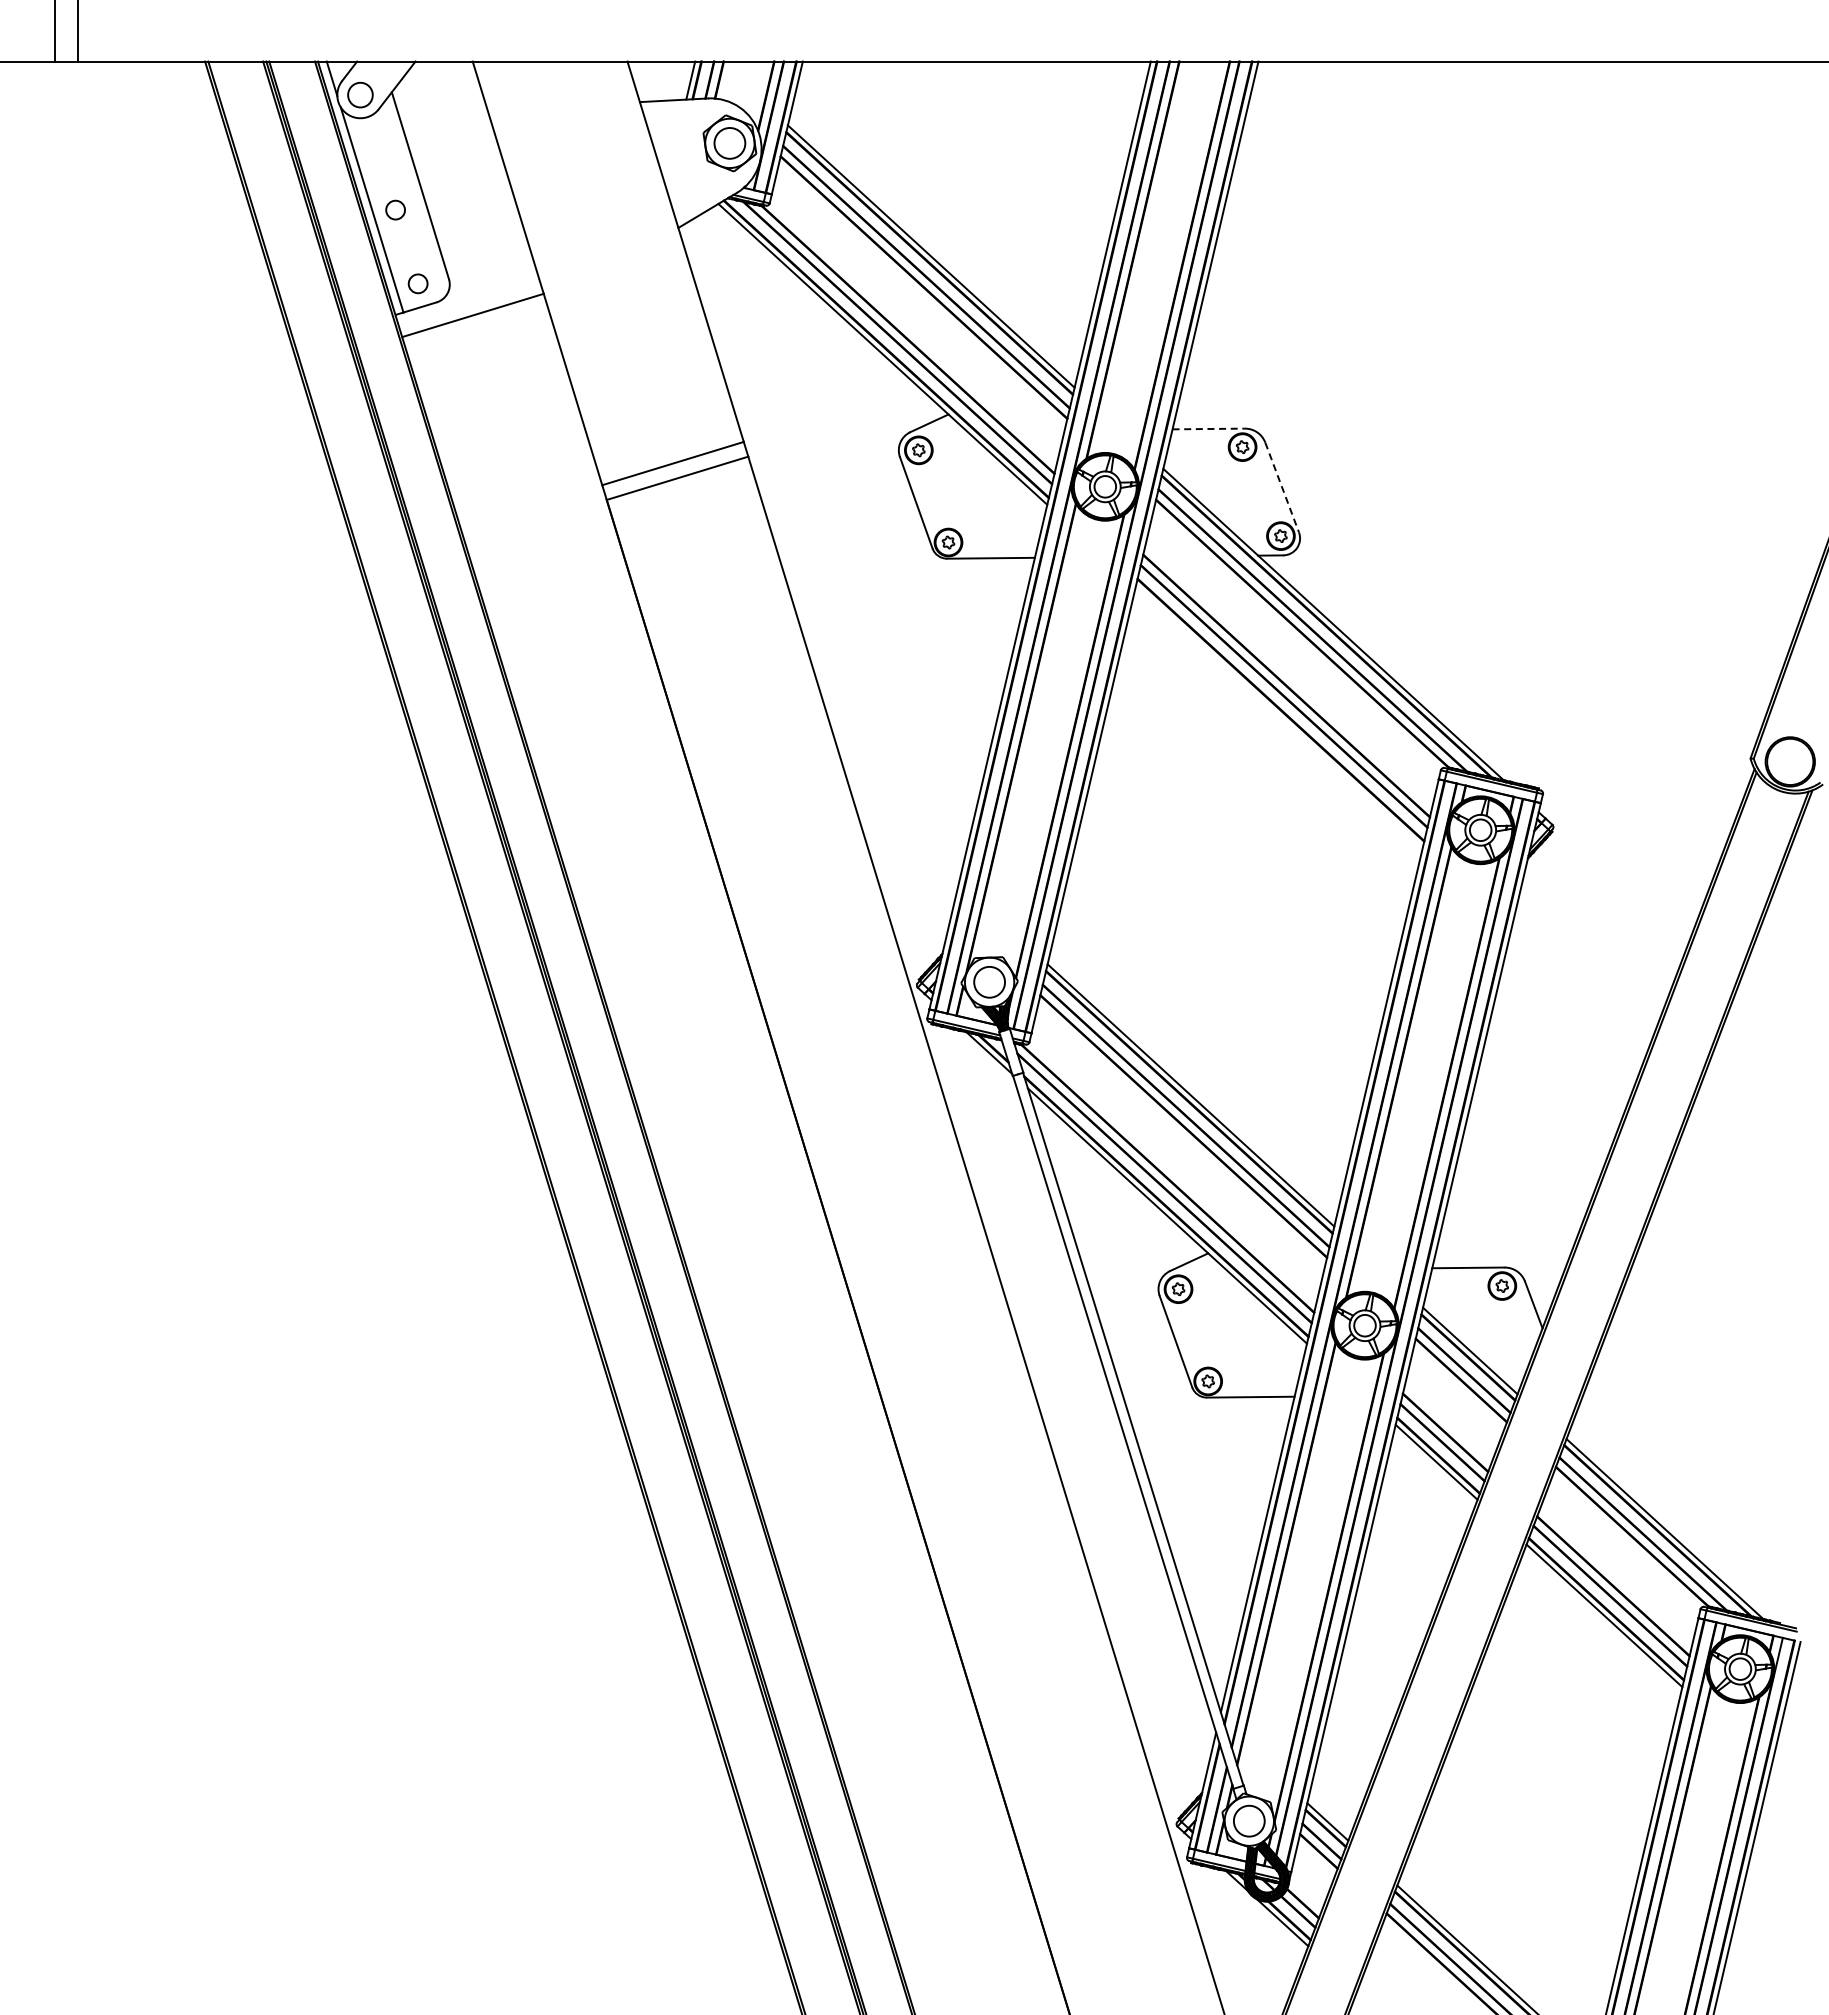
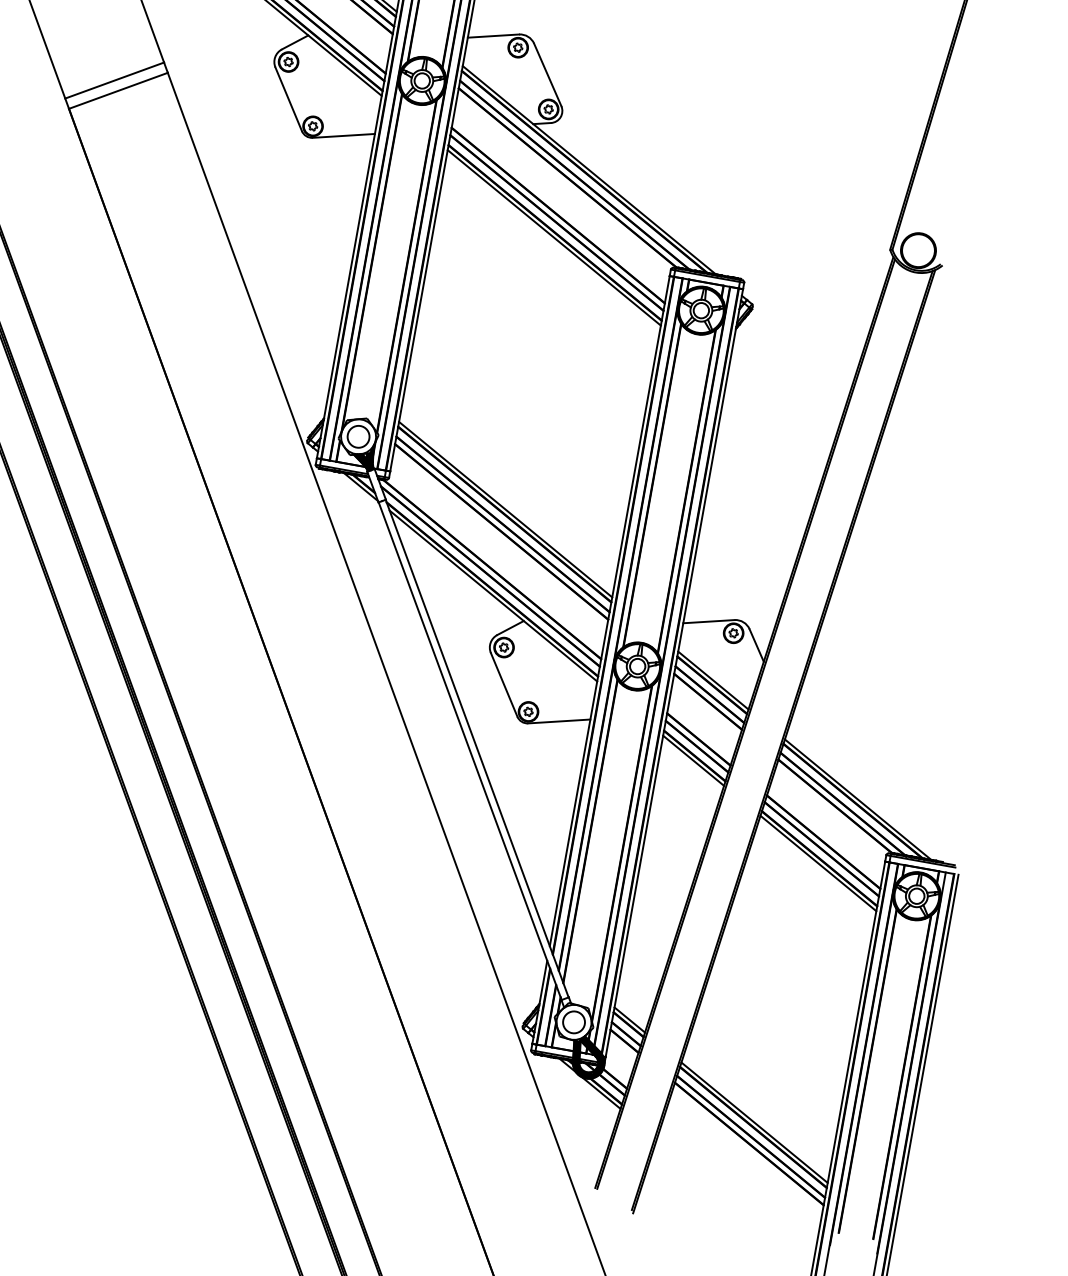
line: (1209, 428) -> (494, 35), dashed -> solid
line: (1282, 487) -> (548, 74), dashed -> solid
line: (1279, 716) -> (554, 237), added

